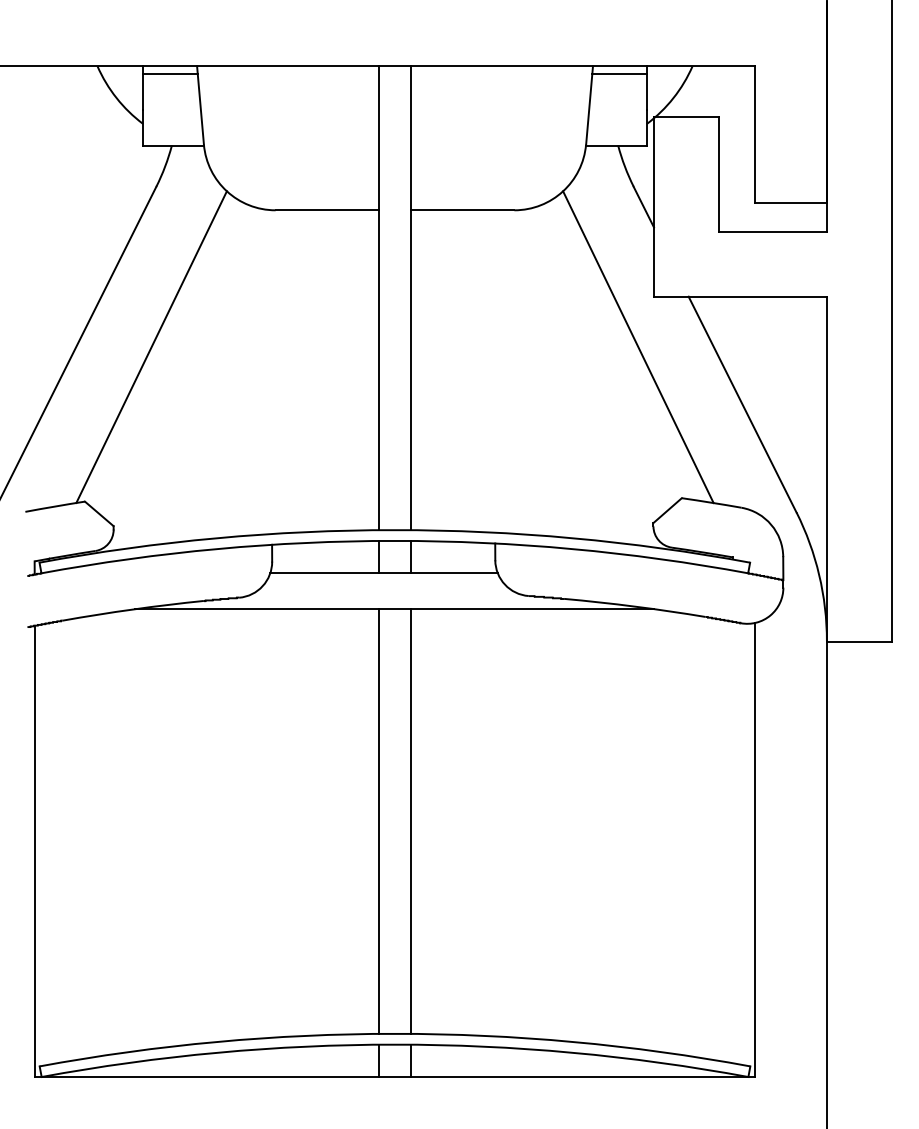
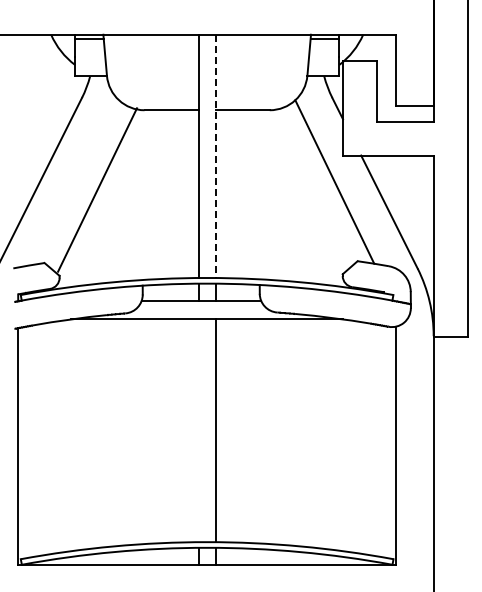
line: (410, 298) -> (215, 156), solid -> dashed
line: (151, 346) -> (97, 189), moved
line: (378, 820) -> (198, 430), removed

